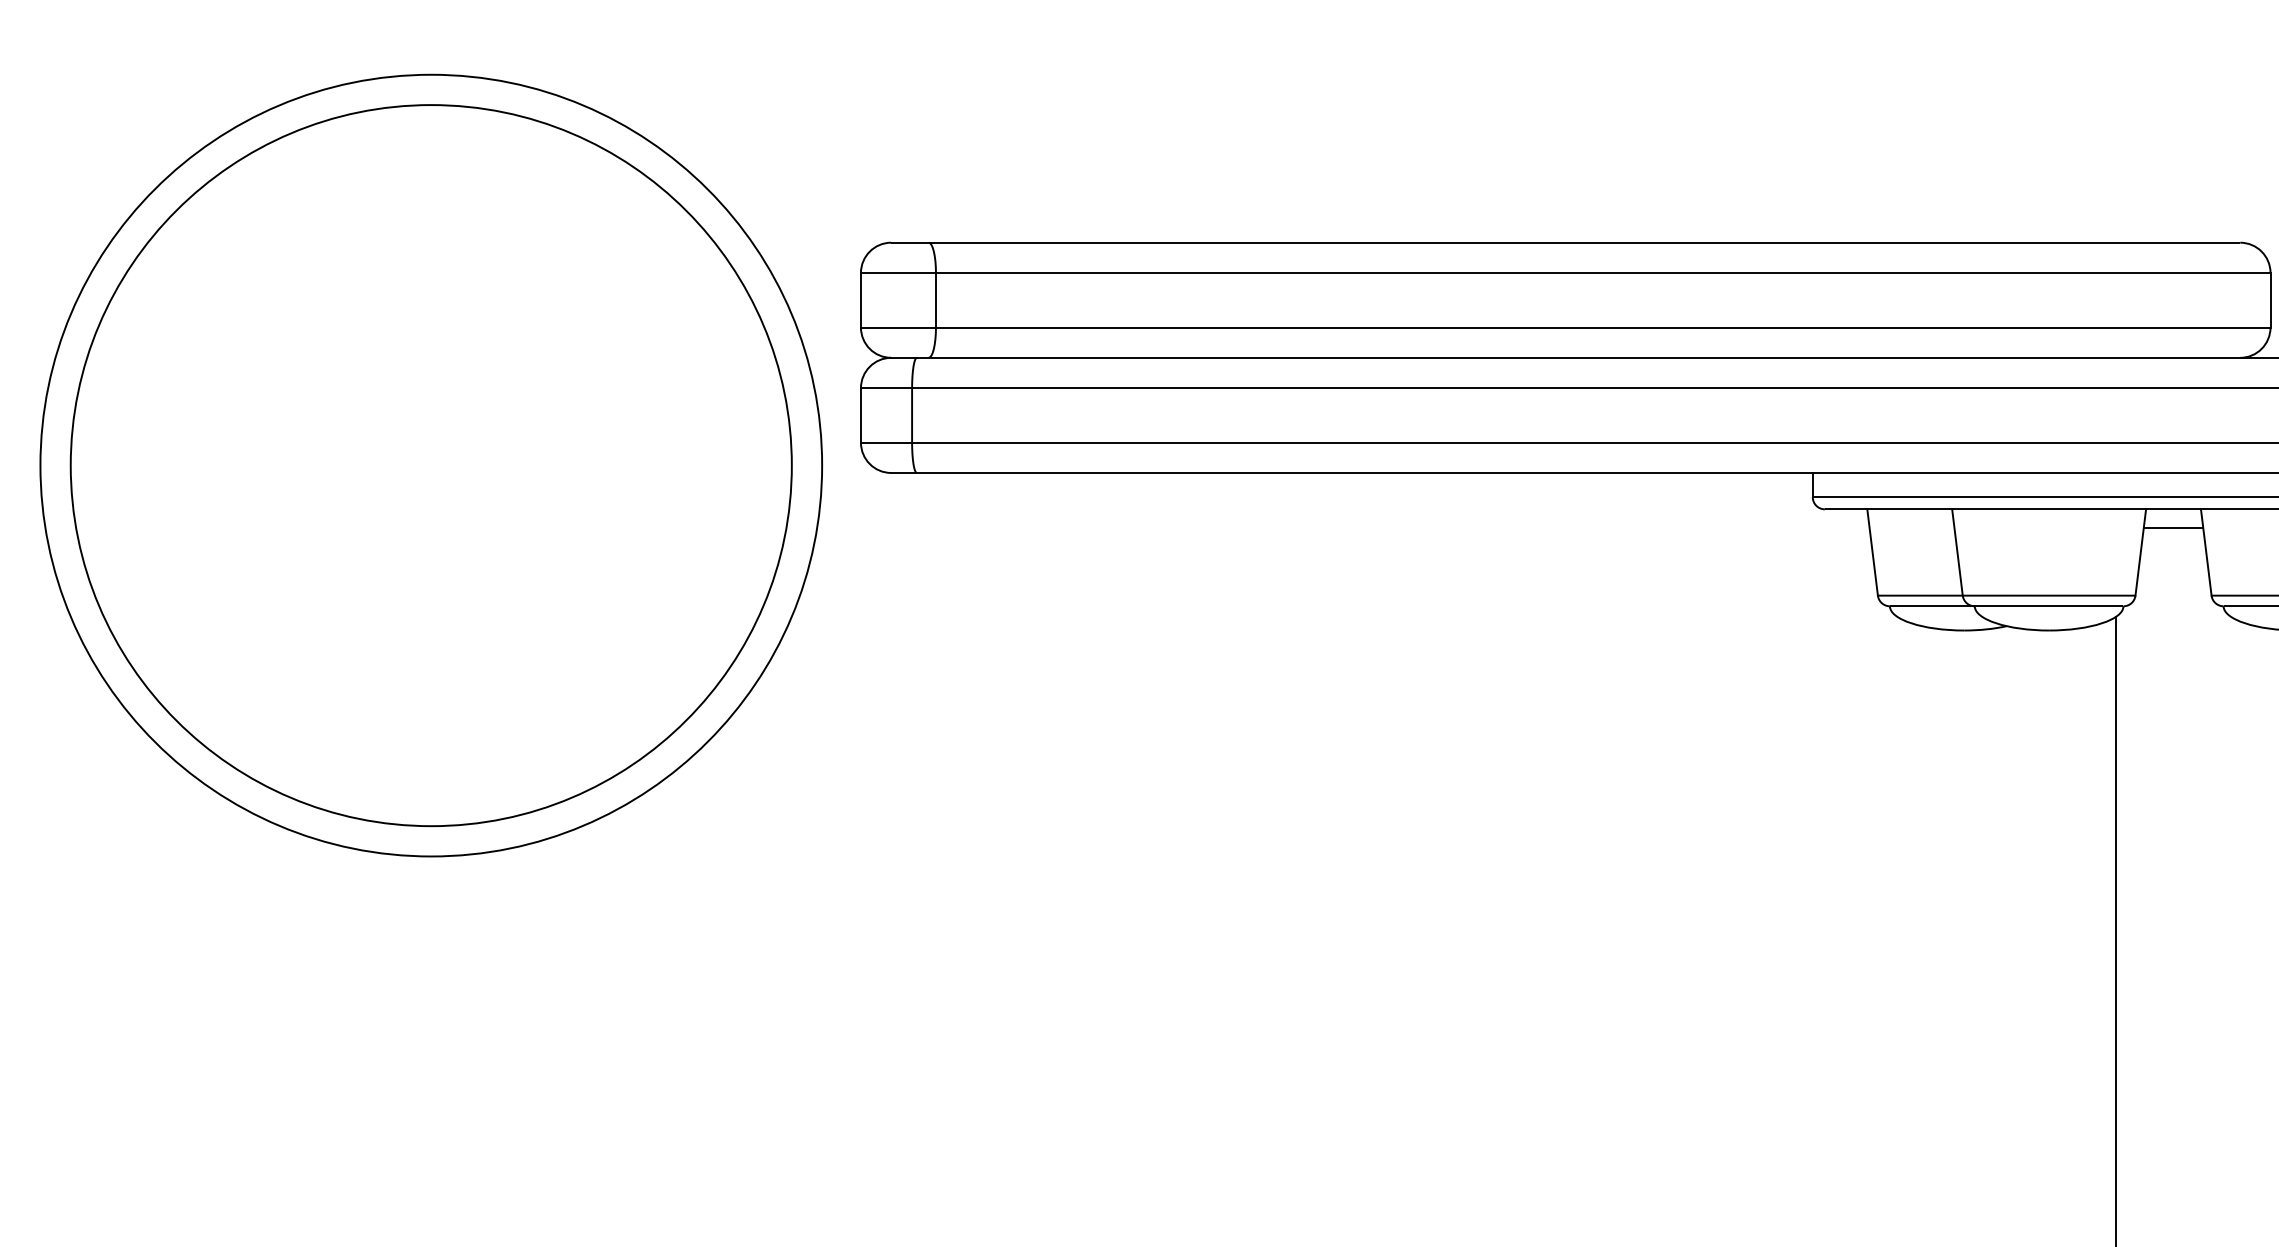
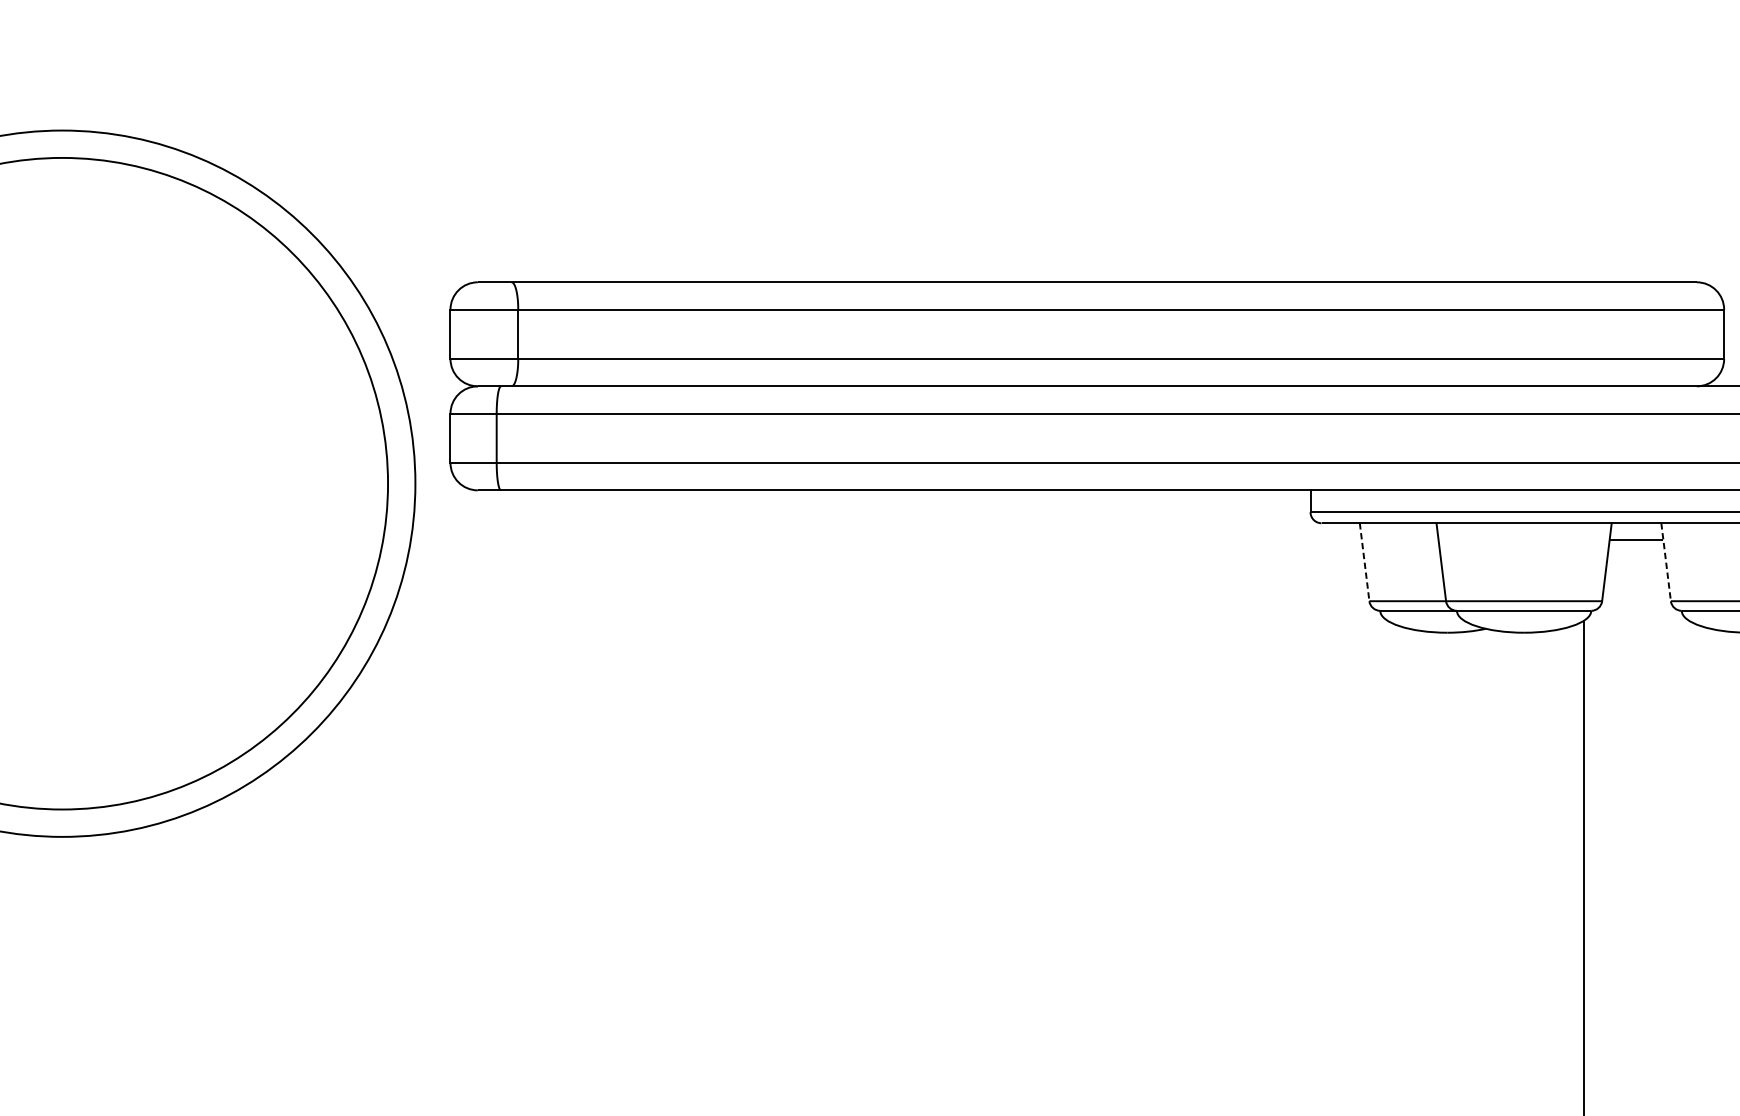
line: (1872, 552) -> (1364, 562), solid -> dashed
line: (2206, 552) -> (1666, 562), solid -> dashed

